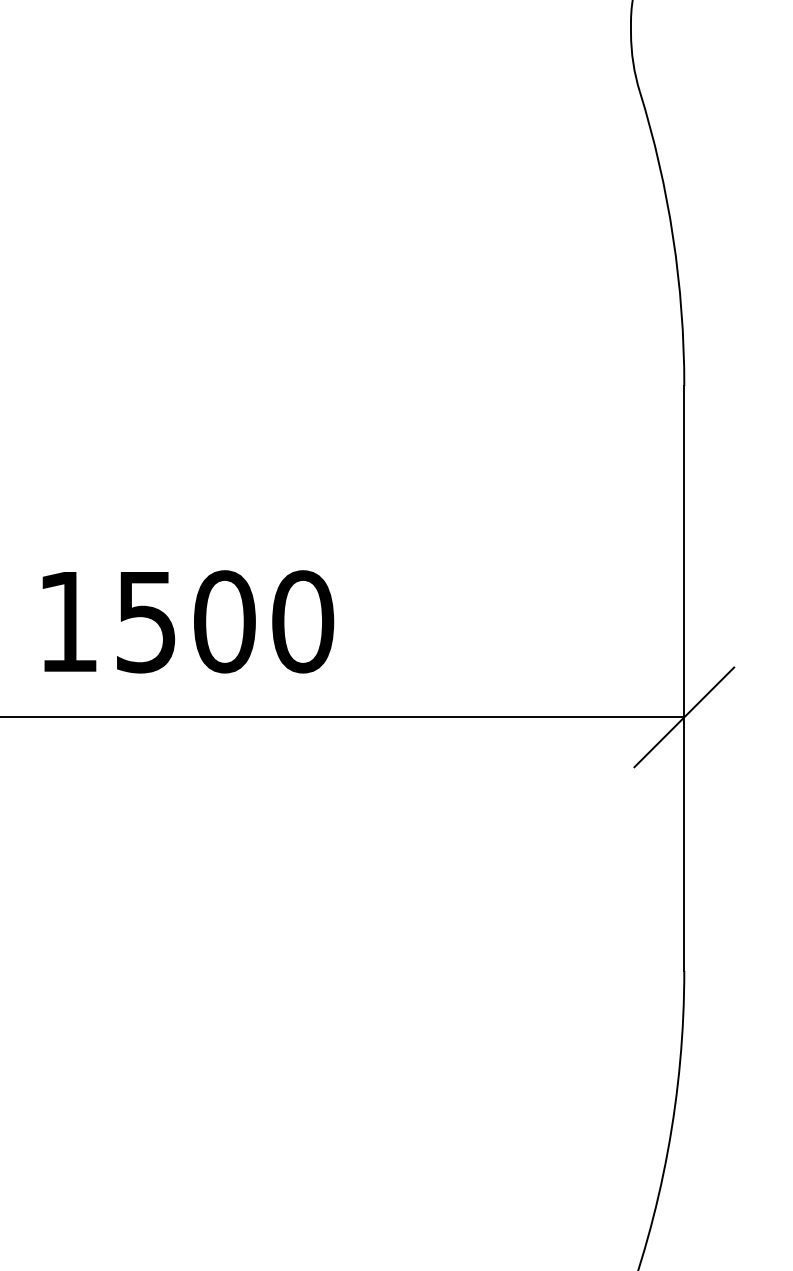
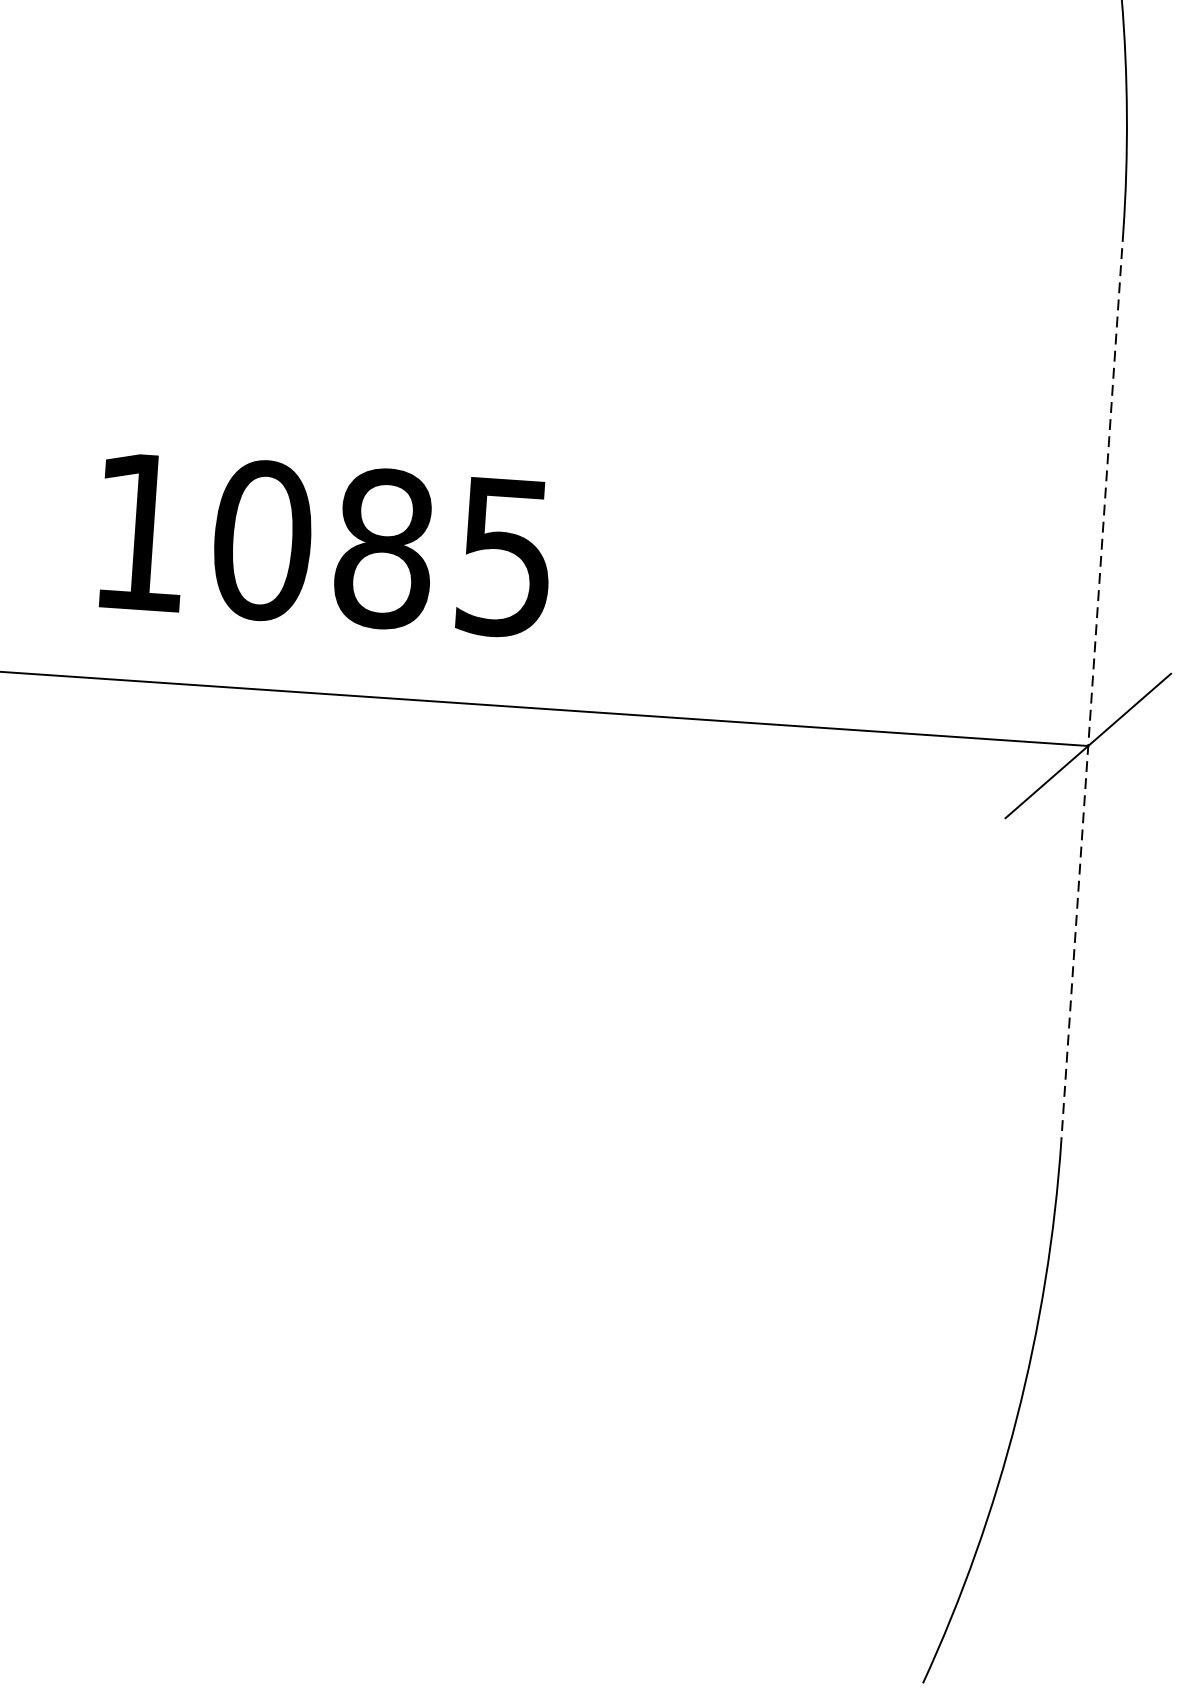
text: (224, 621) -> (383, 548), 1500 -> 1085
line: (684, 679) -> (1092, 687), solid -> dashed

